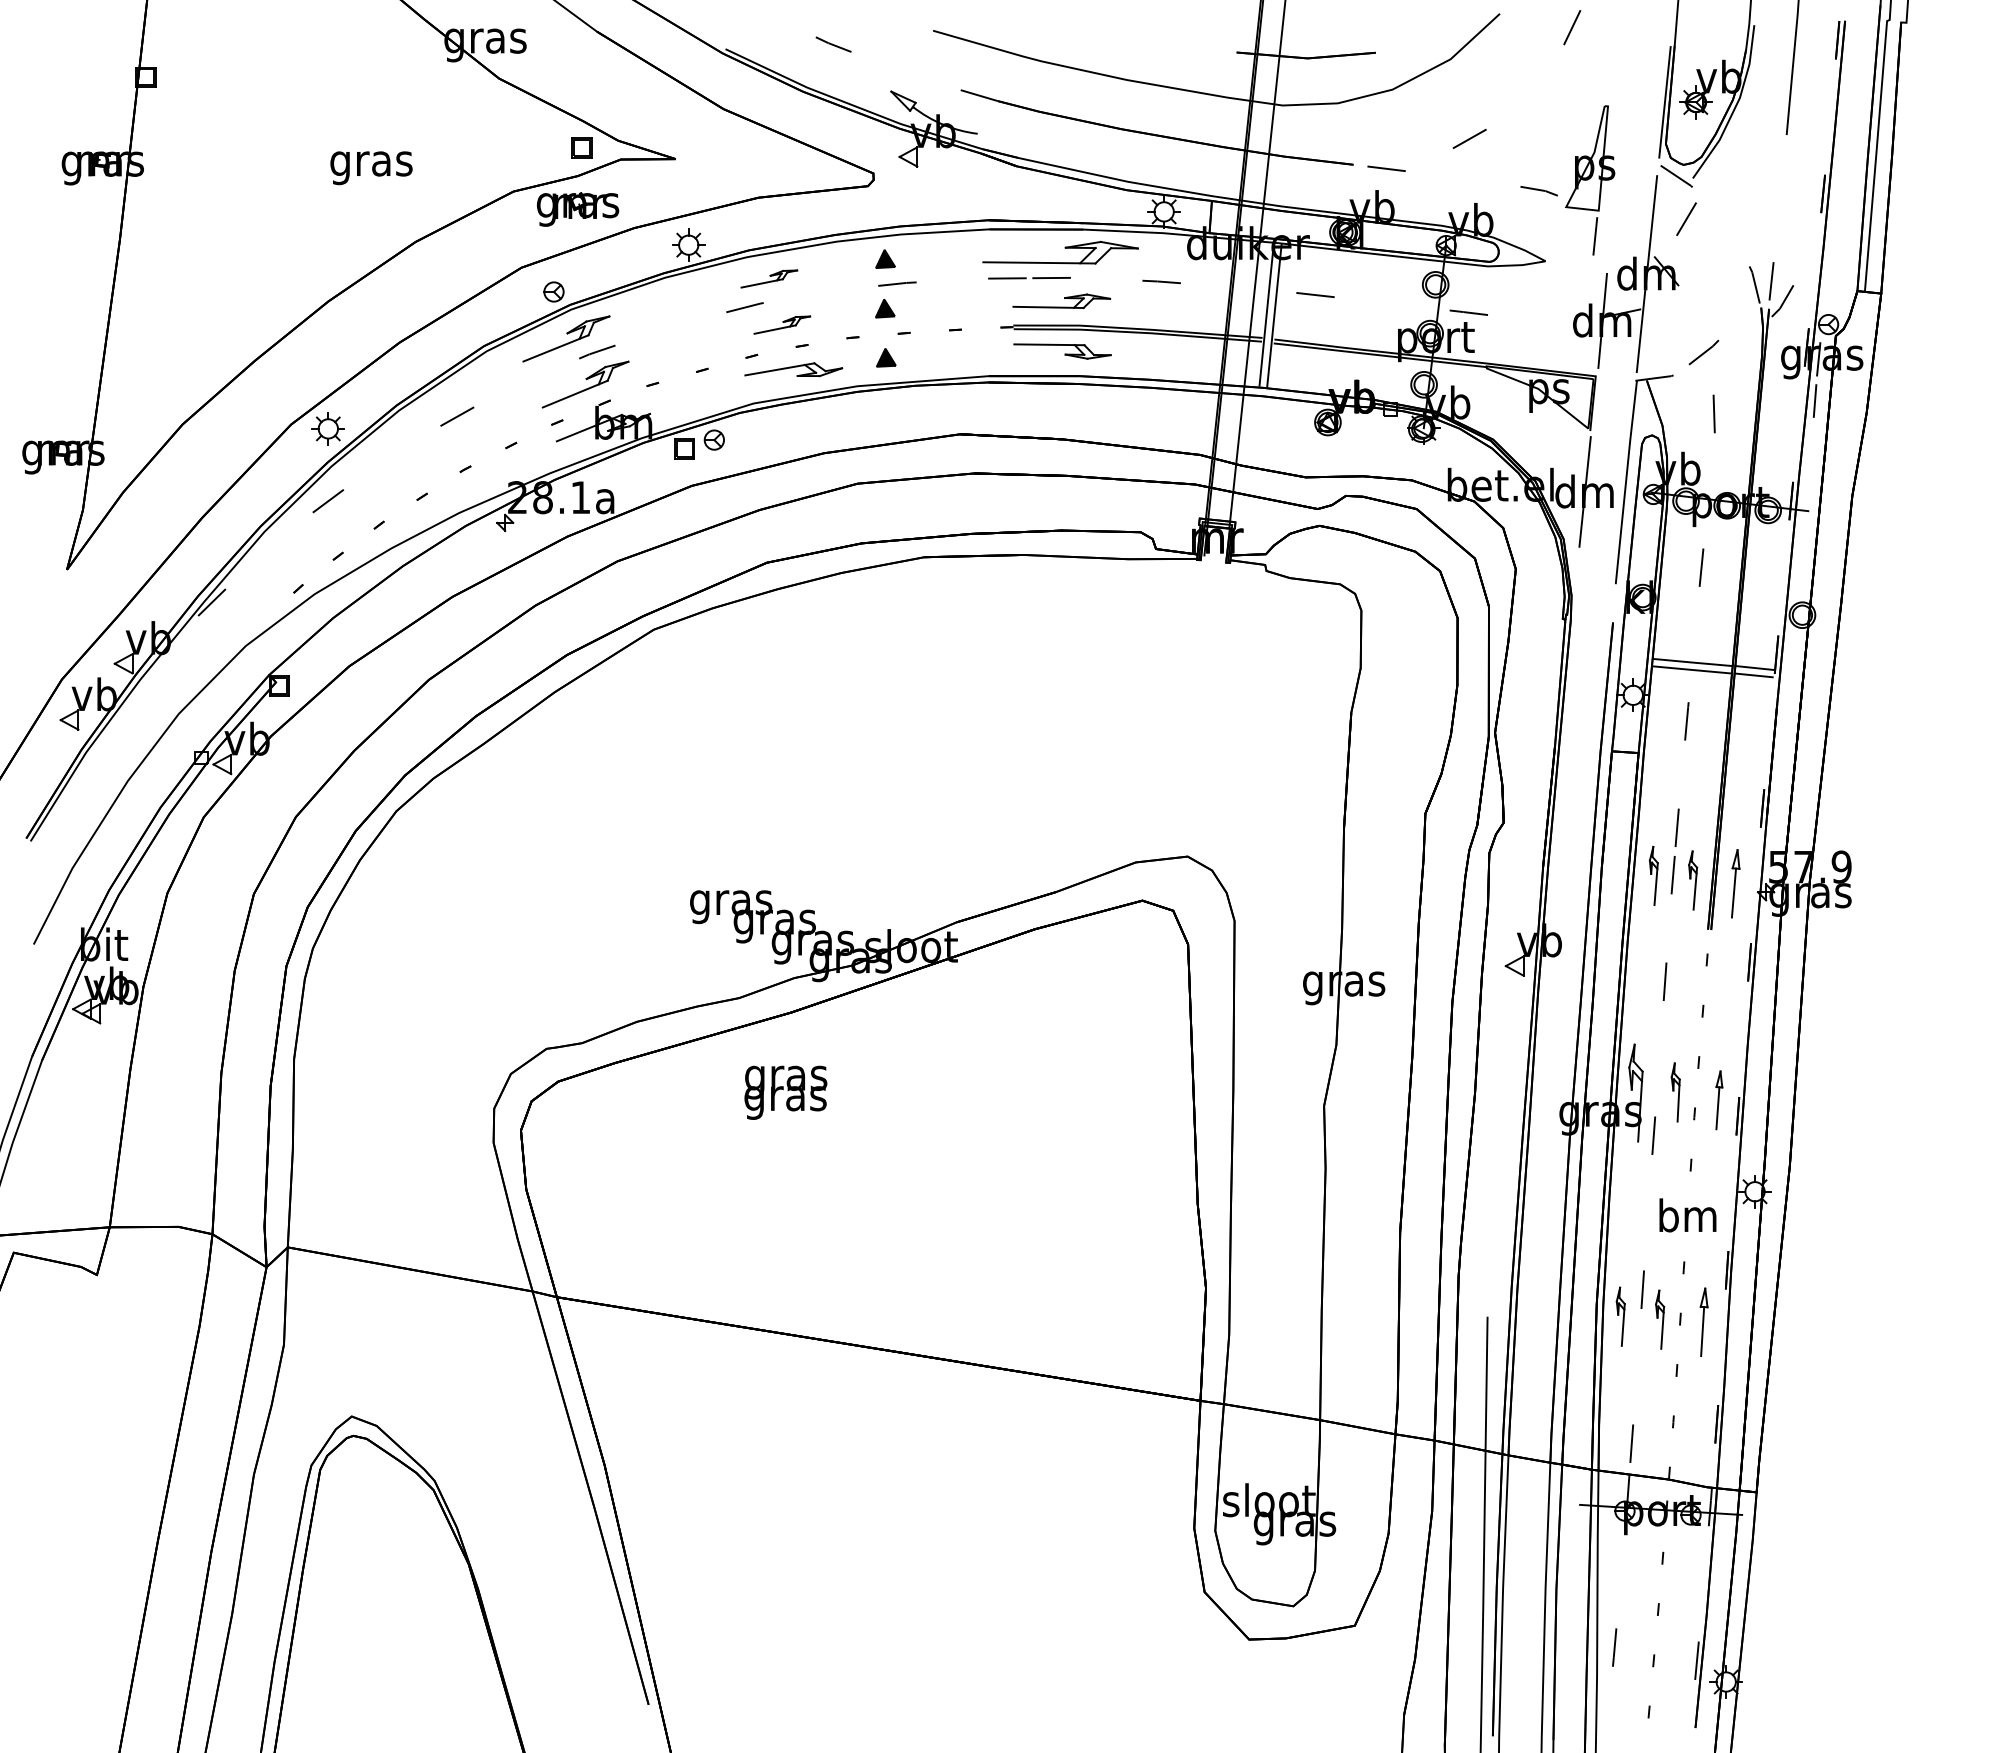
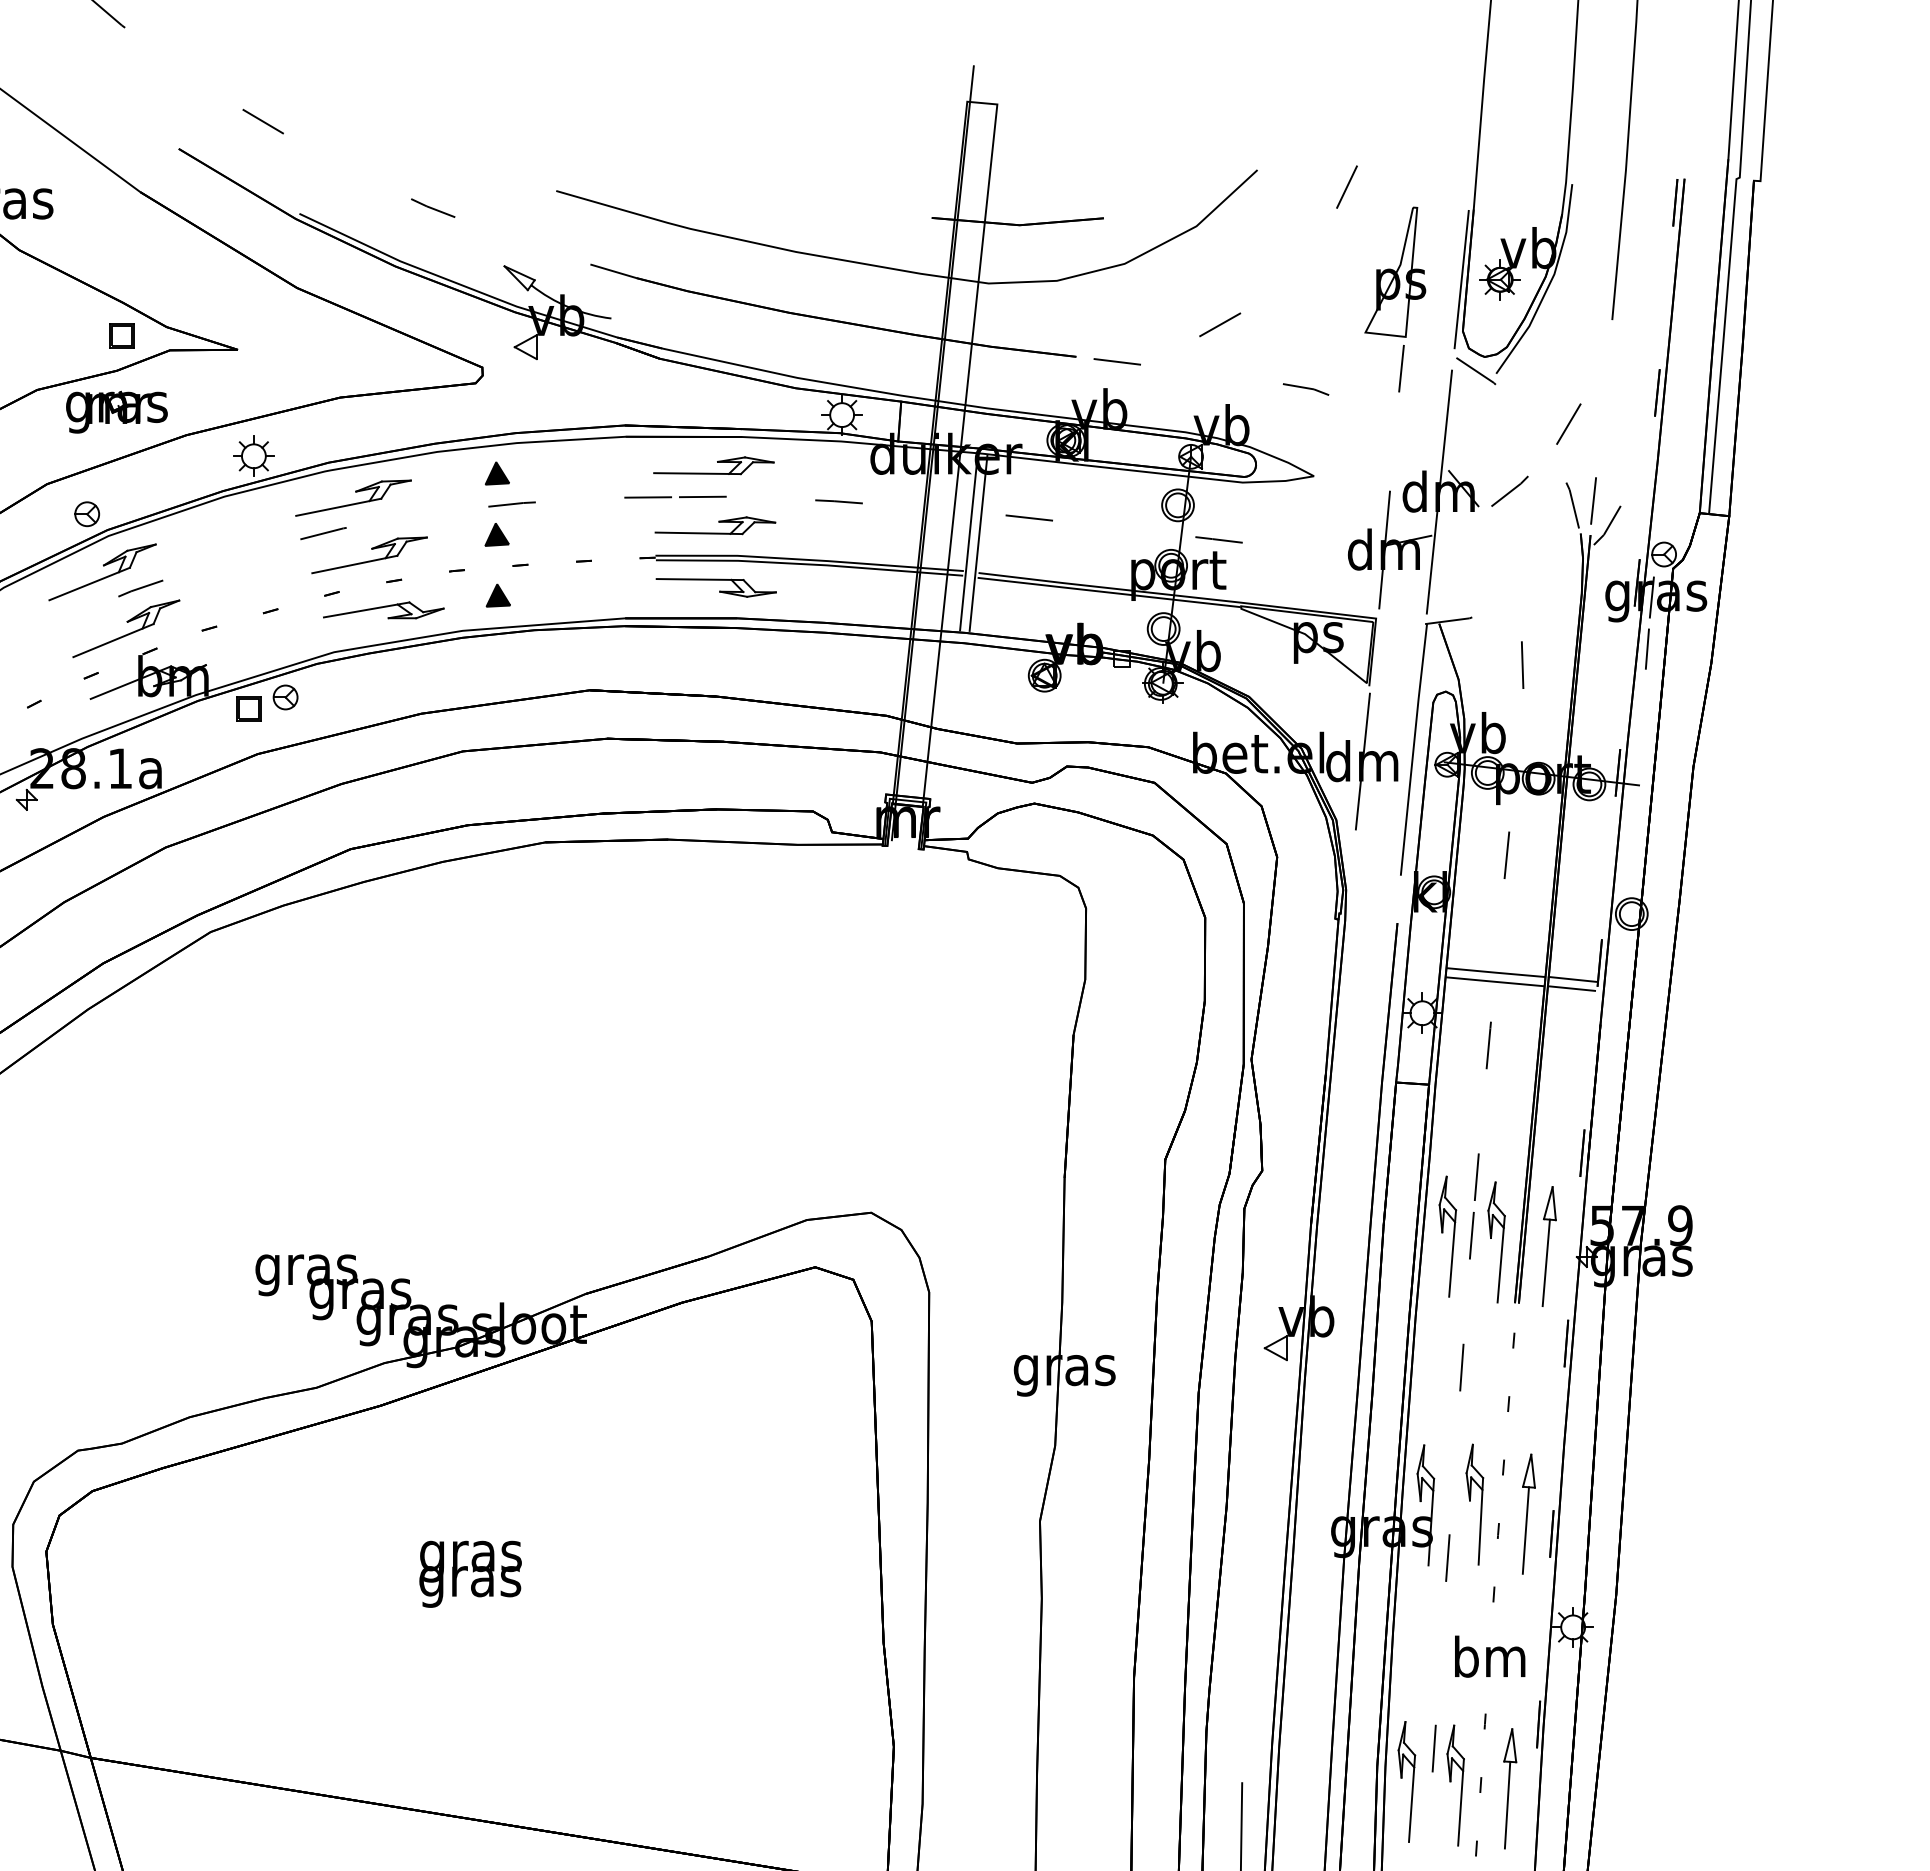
part: (1590, 180) -> (1395, 299), moved
line: (1686, 218) -> (1568, 423), moved
part: (1060, 252) -> (713, 465), size x0.62
part: (769, 278) -> (353, 497), size x1.67
part: (782, 324) -> (369, 554), size x1.67
line: (1703, 352) -> (1509, 491), moved
part: (1653, 875) -> (1447, 1236), size x1.67
part: (1692, 880) -> (1495, 1242), size x1.67
part: (1735, 883) -> (1548, 1246), size x1.43
text: (785, 1092) -> (470, 1573), moved
part: (1675, 1092) -> (1474, 1504), size x1.67
part: (1719, 1100) -> (1529, 1514), size x1.67
part: (1620, 1316) -> (1406, 1781), size x1.67
part: (1659, 1319) -> (1454, 1785), size x1.67
part: (1703, 1322) -> (1509, 1789), size x1.43

